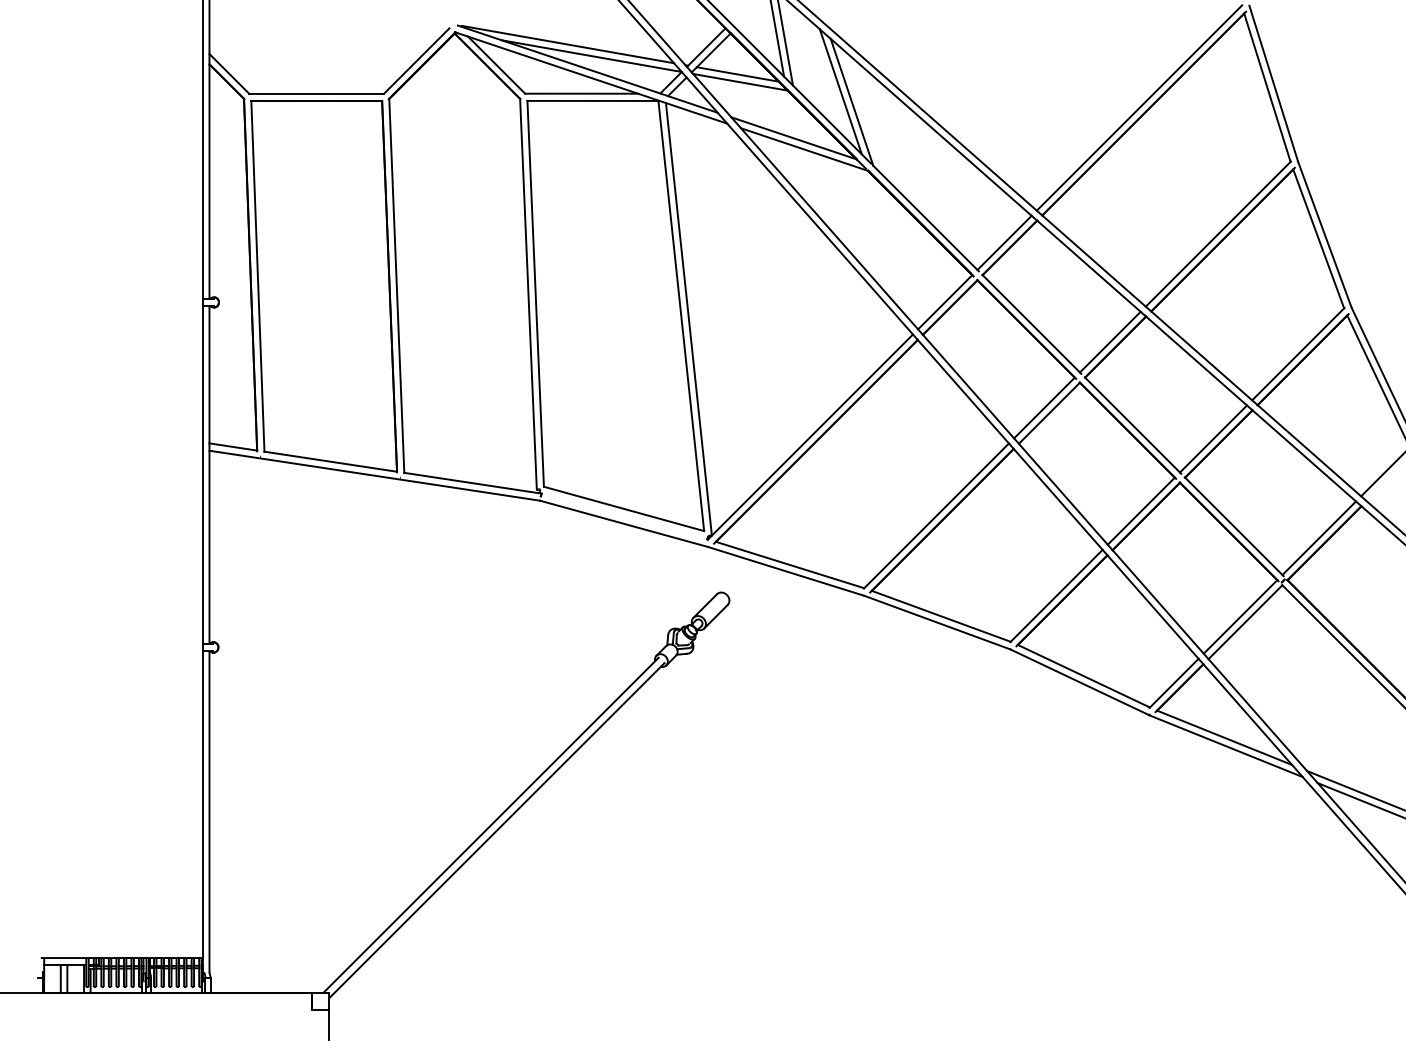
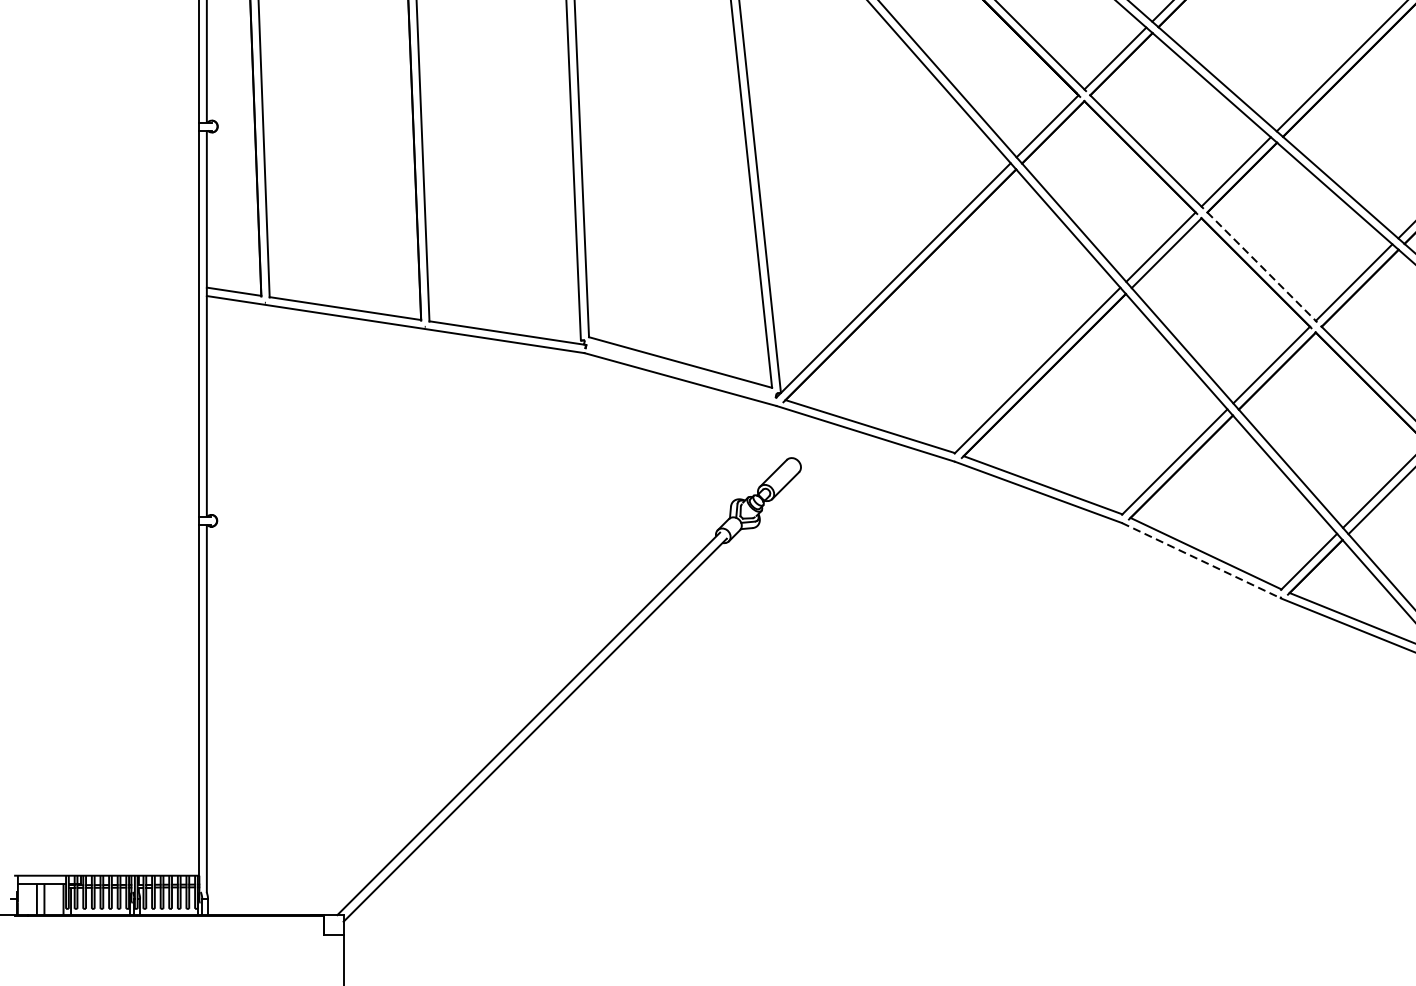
line: (1133, 425) -> (1262, 267), solid -> dashed
line: (1079, 682) -> (1201, 560), solid -> dashed

